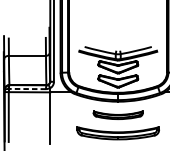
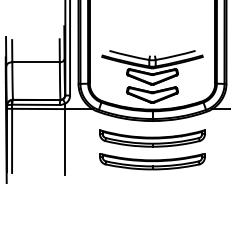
line: (27, 88) -> (36, 104), dashed -> solid
part: (118, 115) -> (152, 138), size x1.67

